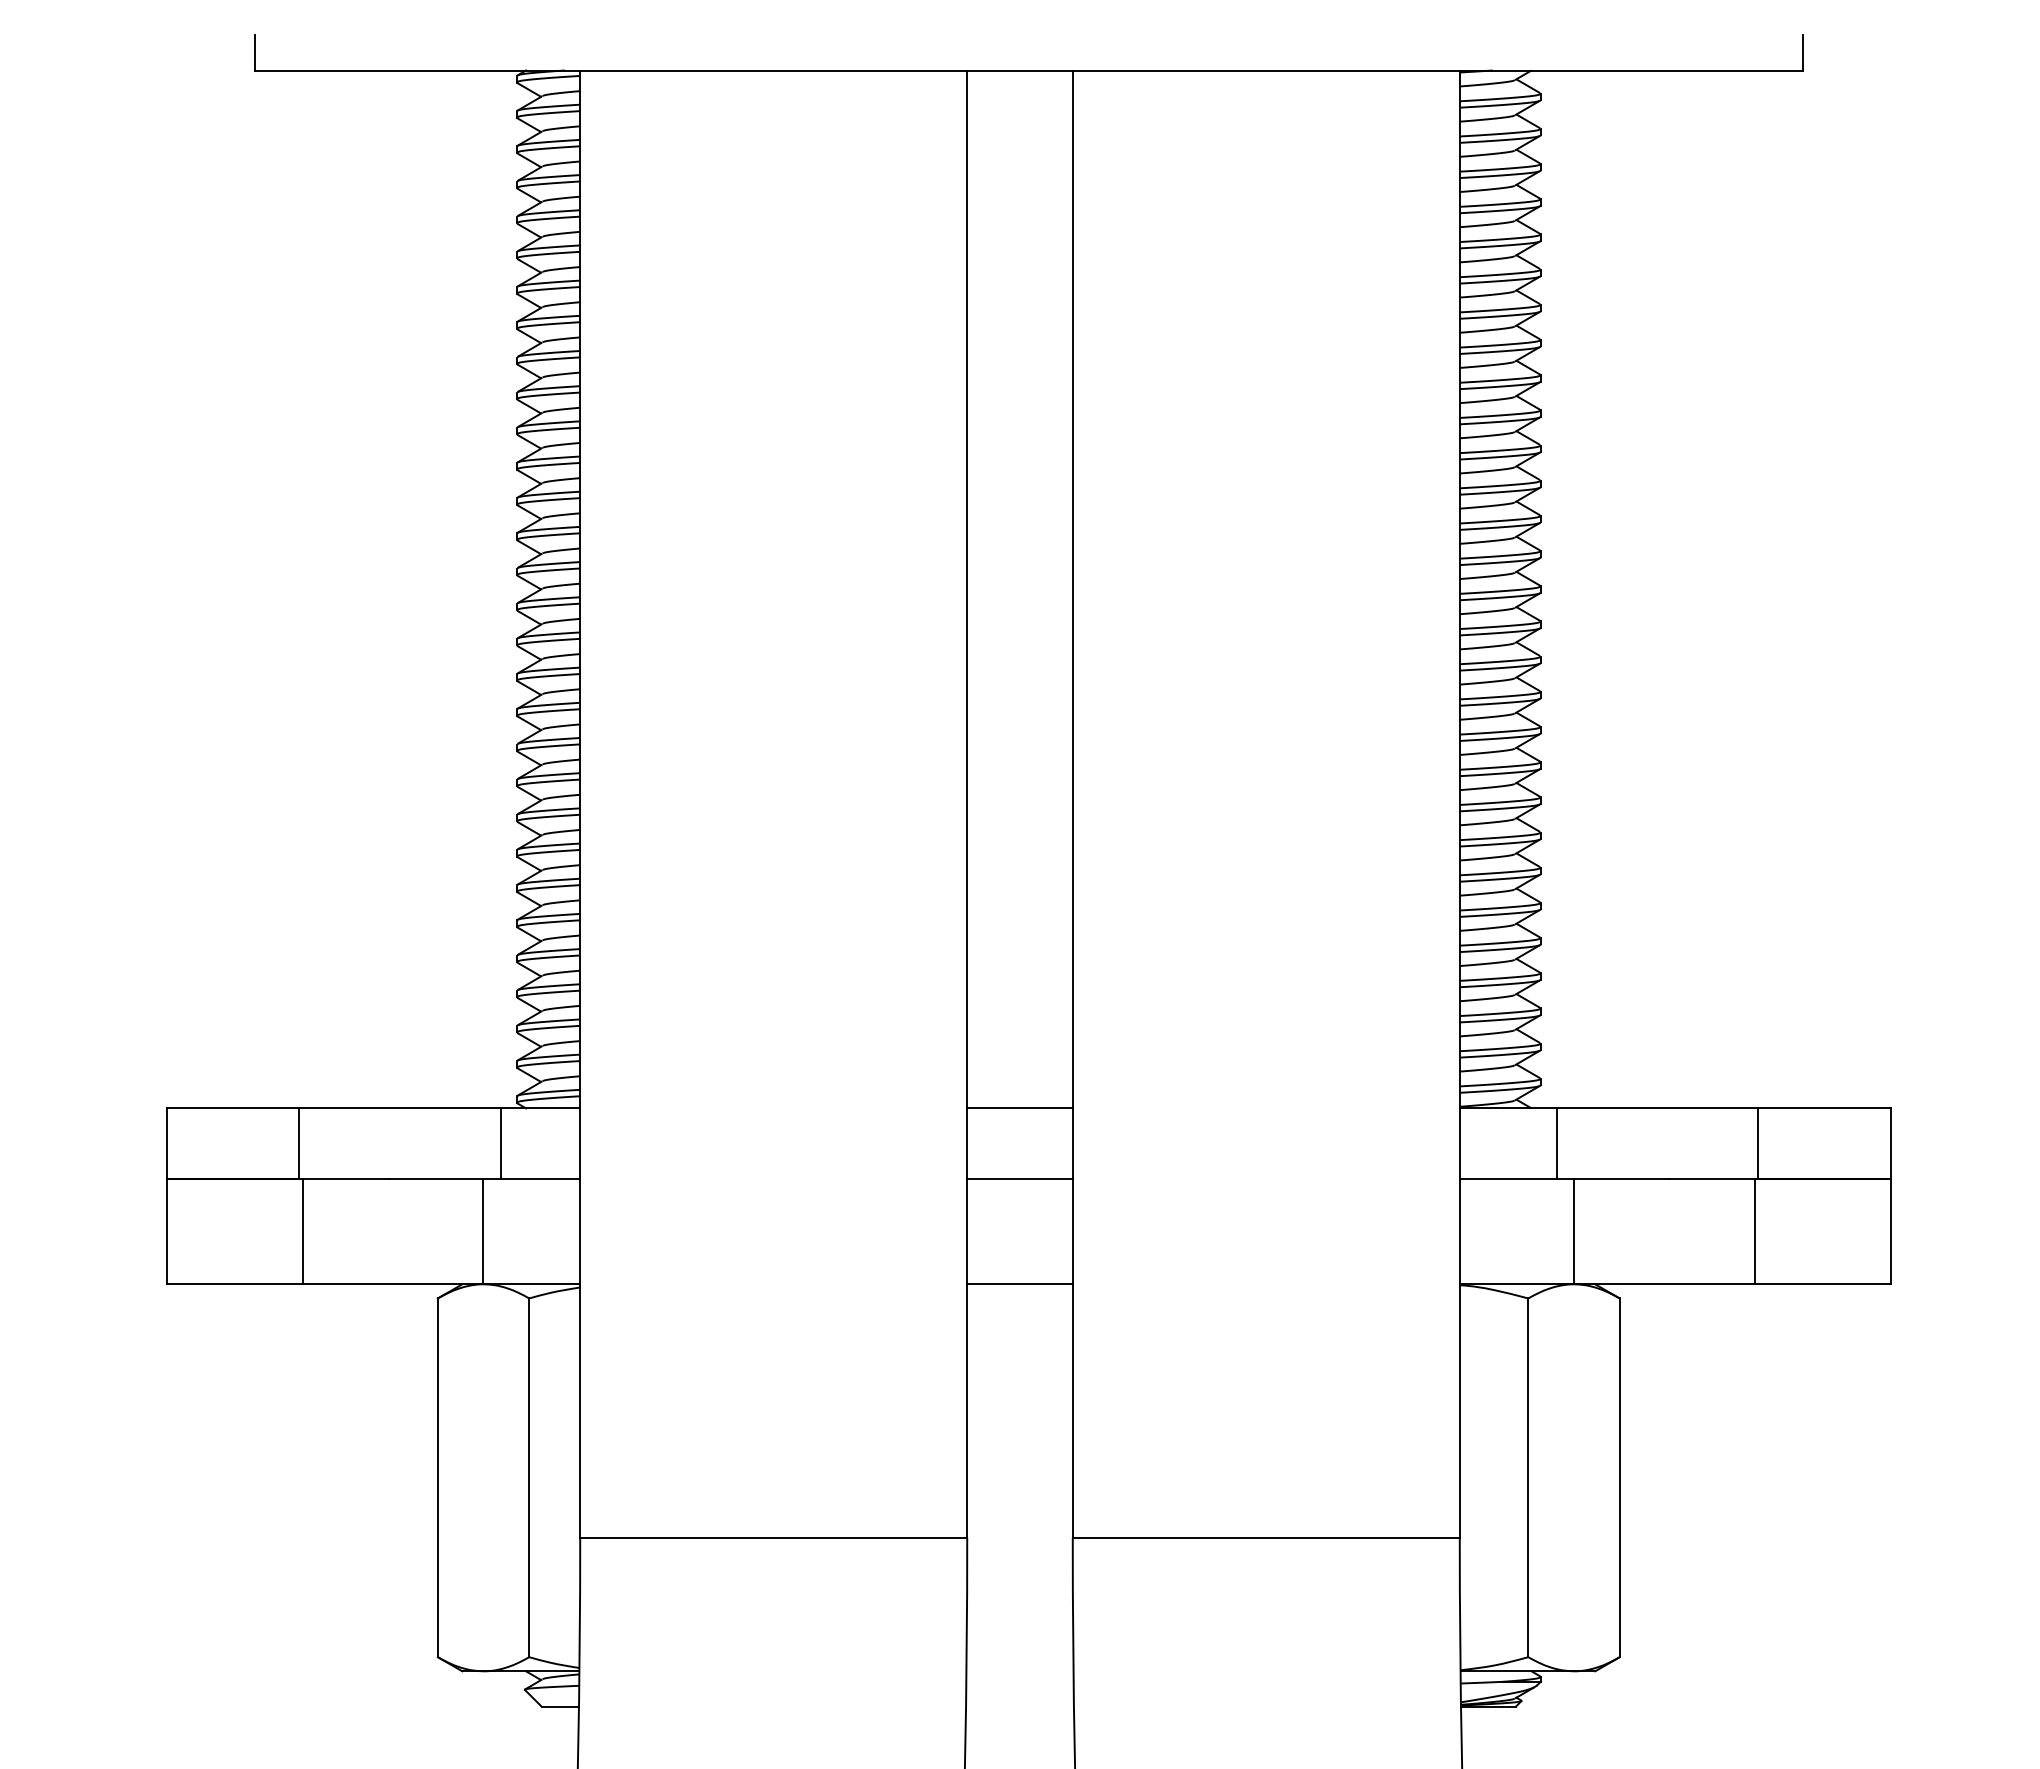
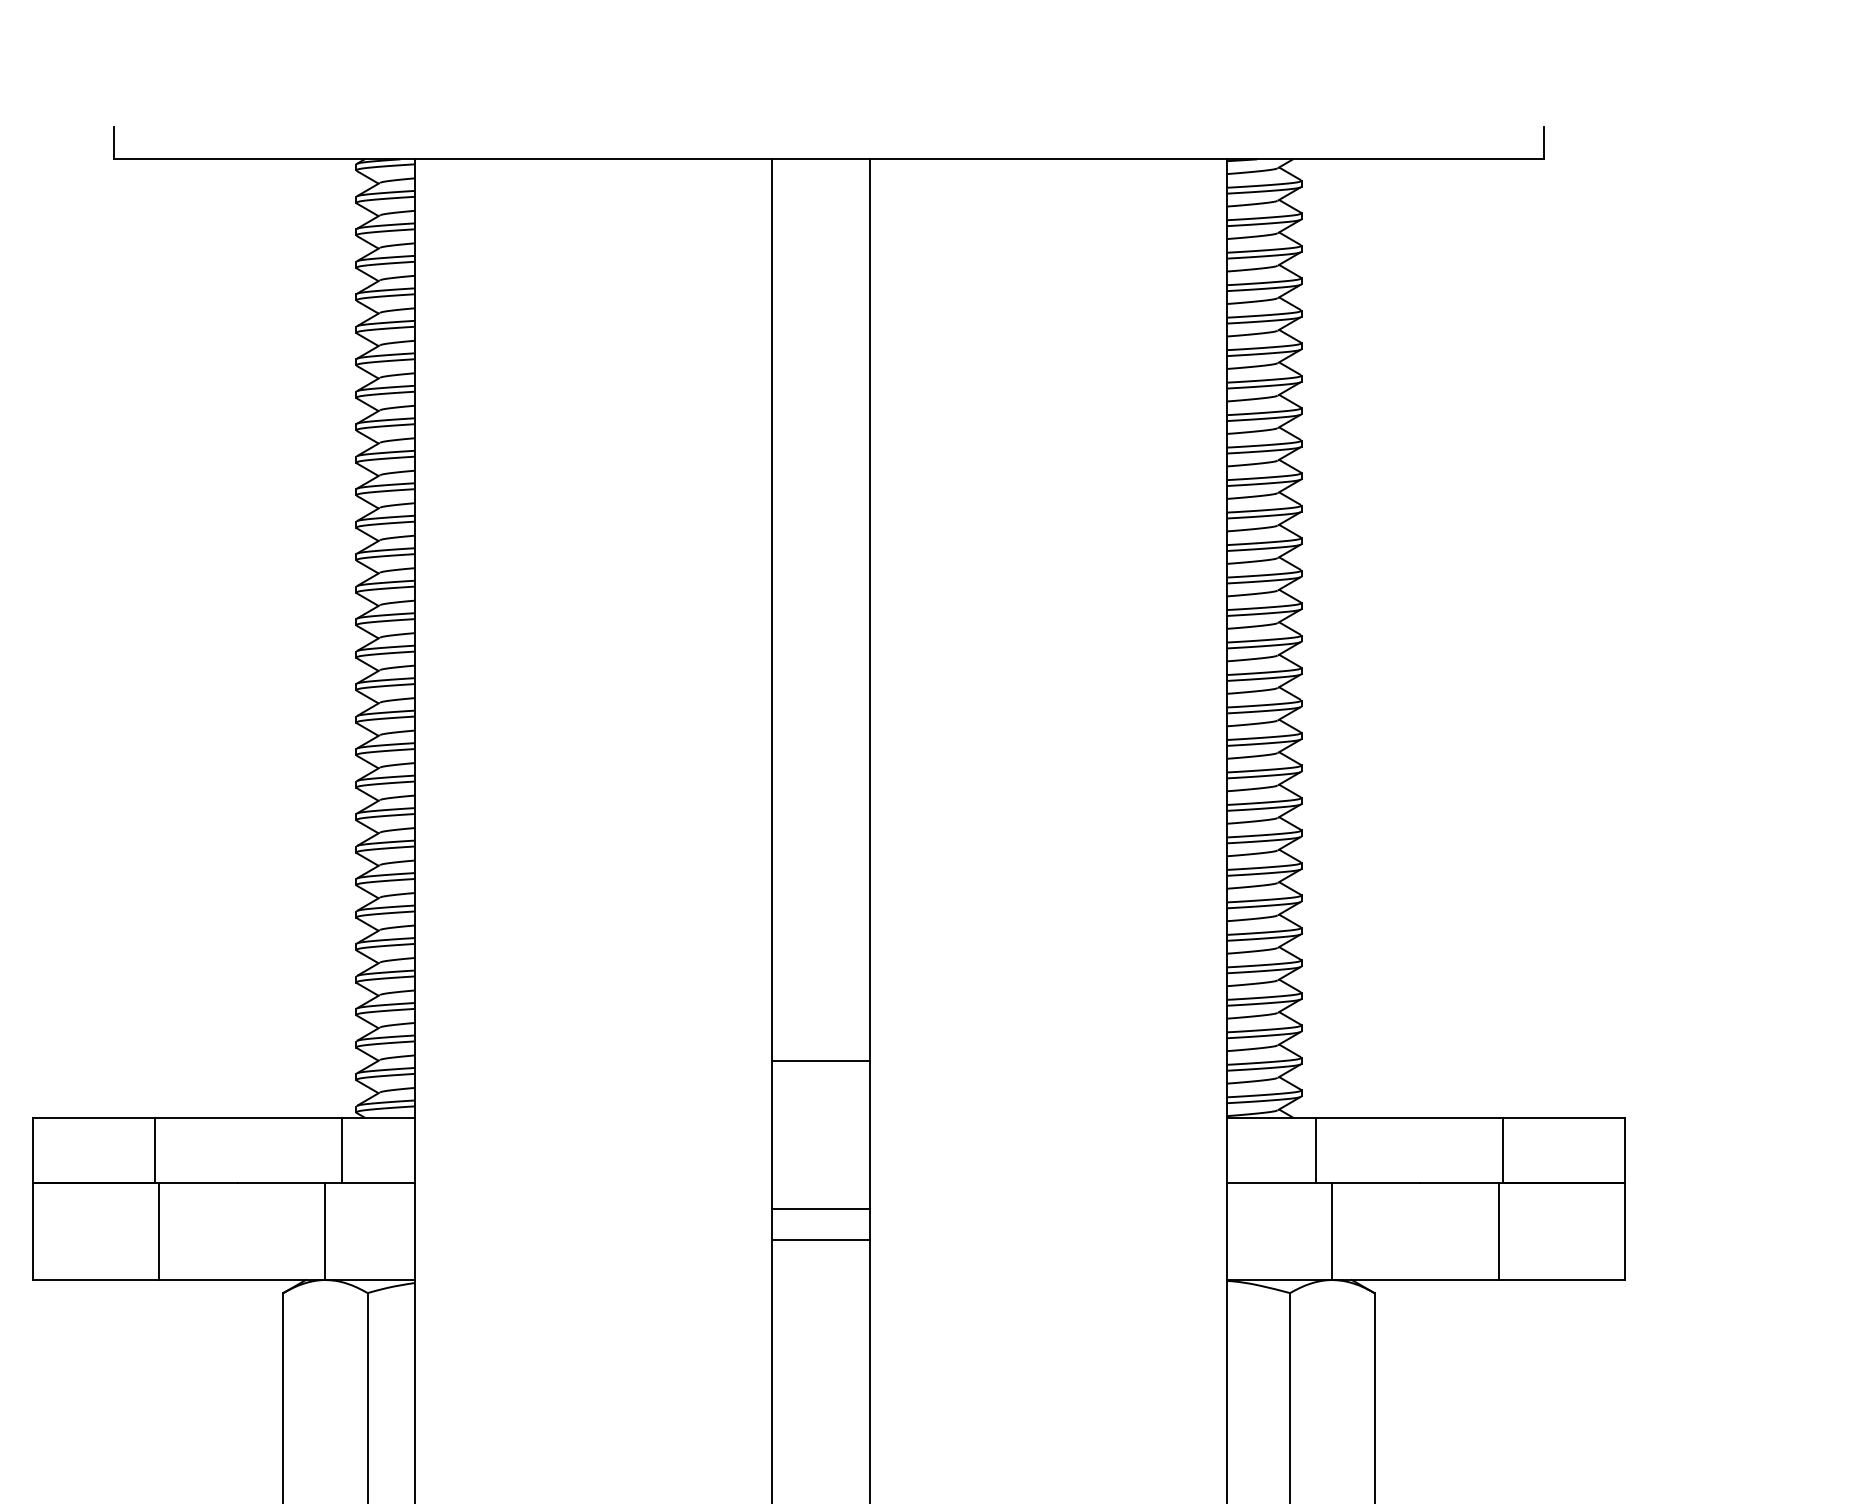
line: (1019, 1108) -> (820, 1061), moved
line: (1019, 1178) -> (820, 1239), moved
line: (1019, 1284) -> (820, 1209), moved

